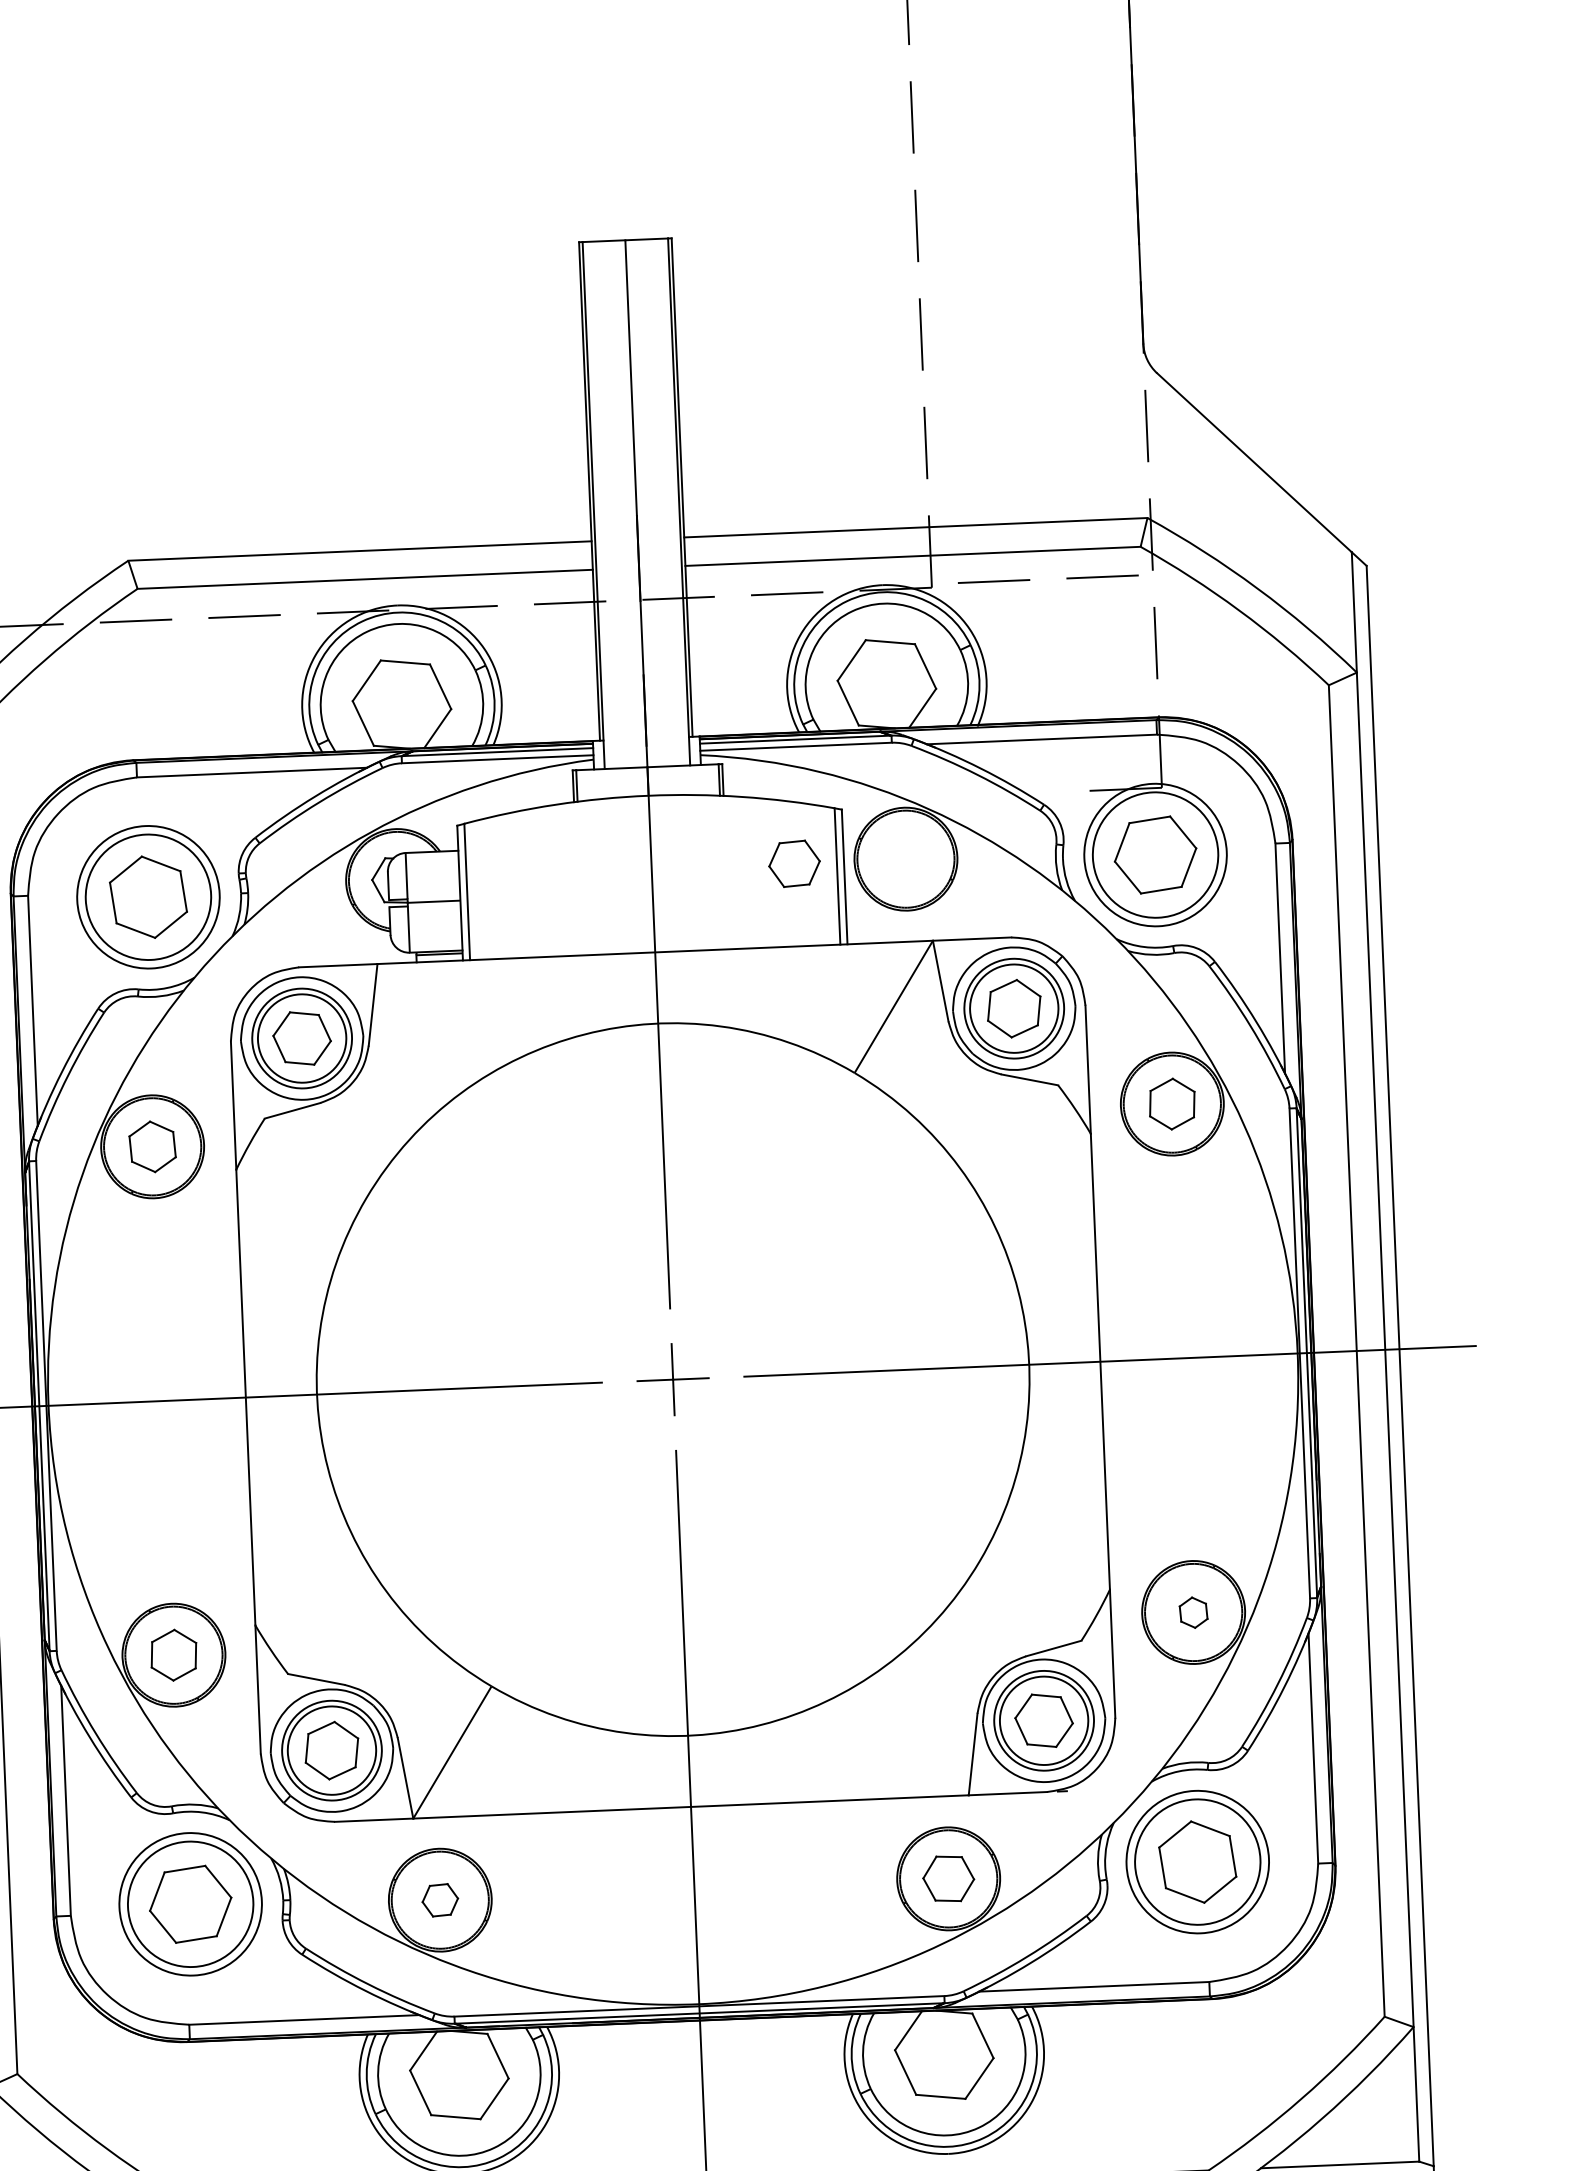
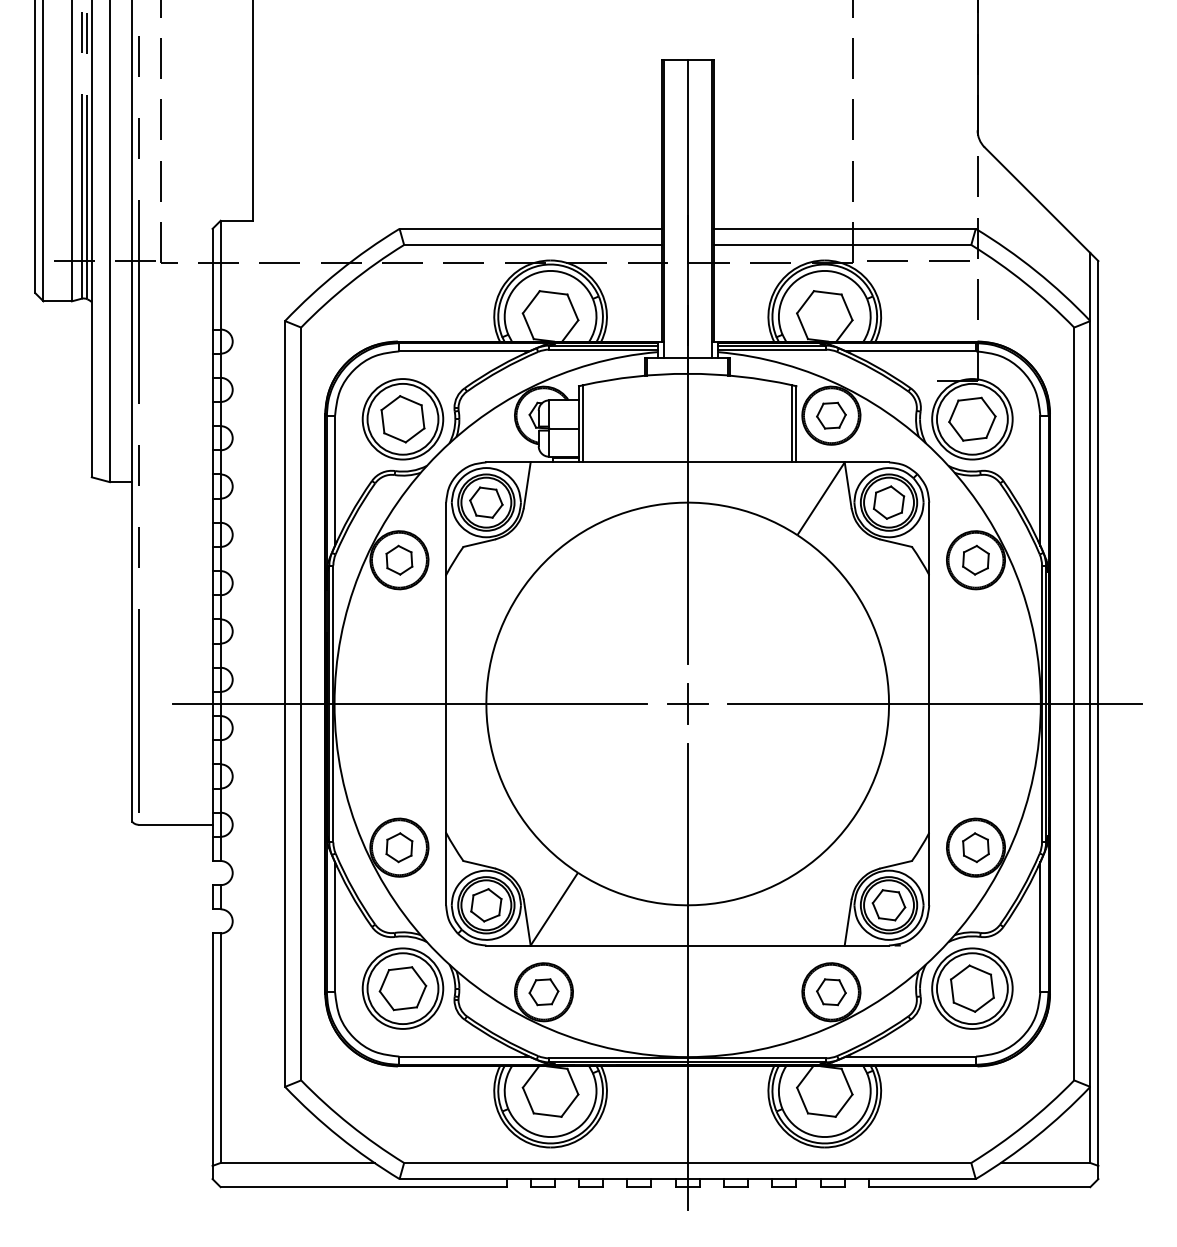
part: (794, 863) -> (831, 415), moved
part: (1192, 1612) -> (975, 847), size x1.67
part: (439, 1900) -> (543, 992), size x1.43

